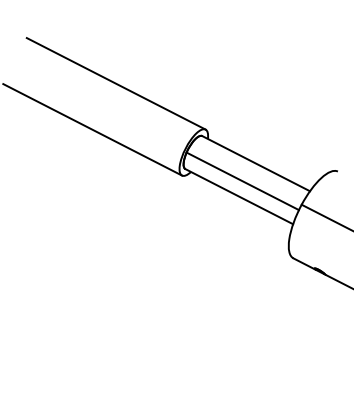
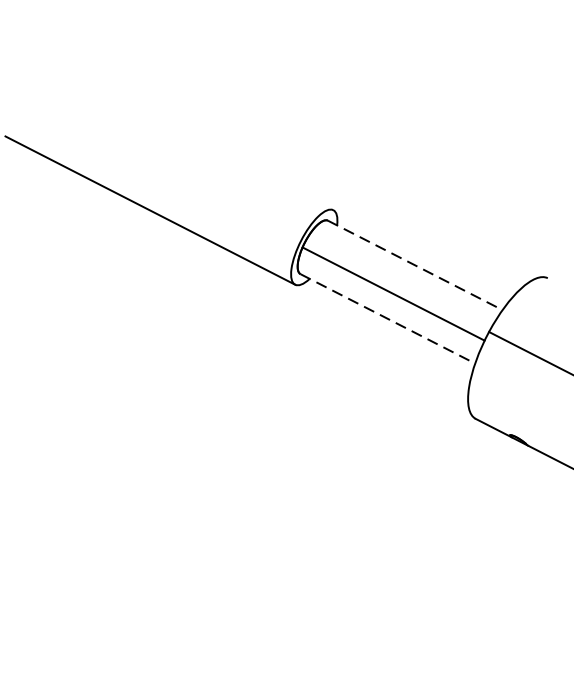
line: (115, 83) -> (187, 135), removed
line: (256, 163) -> (415, 265), solid -> dashed
line: (239, 196) -> (388, 318), solid -> dashed

